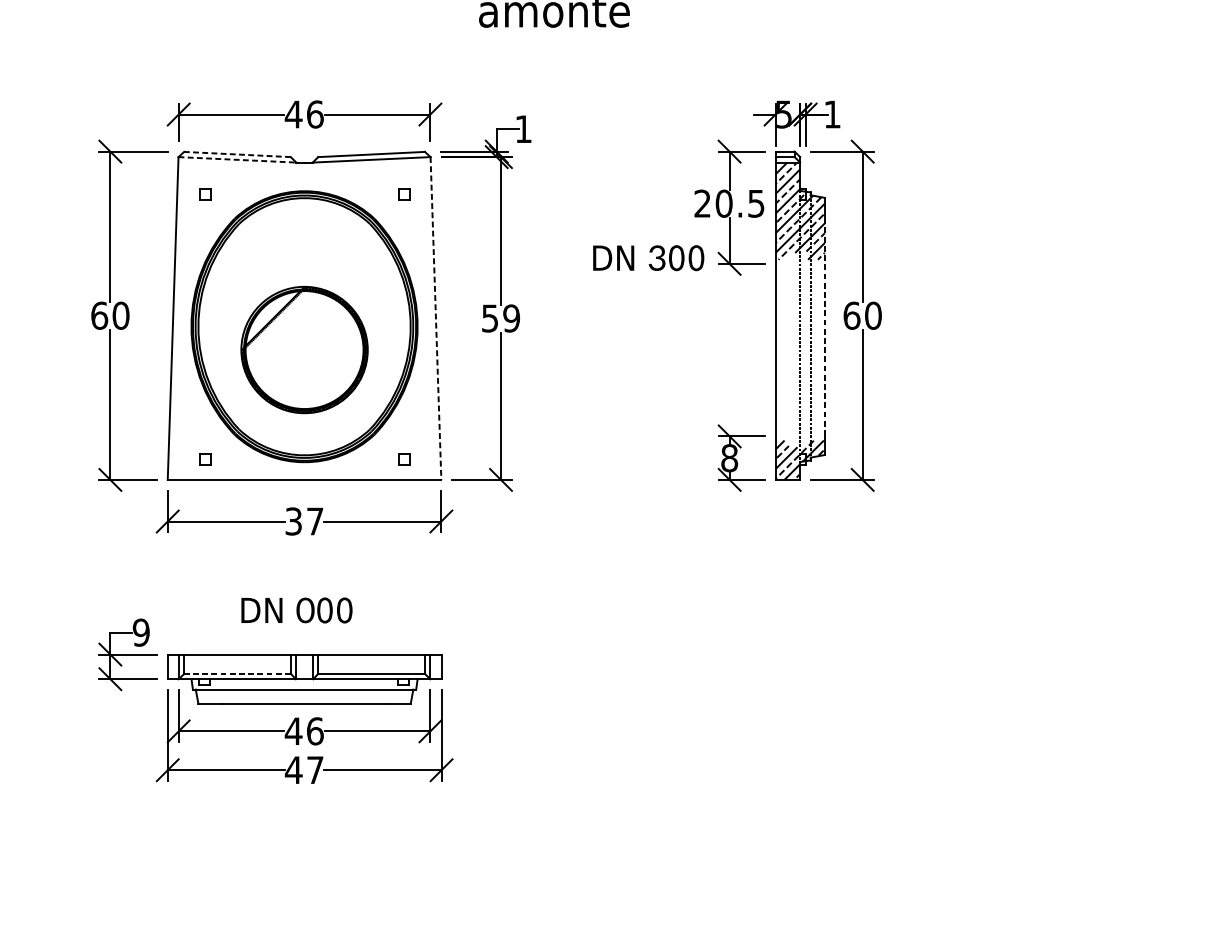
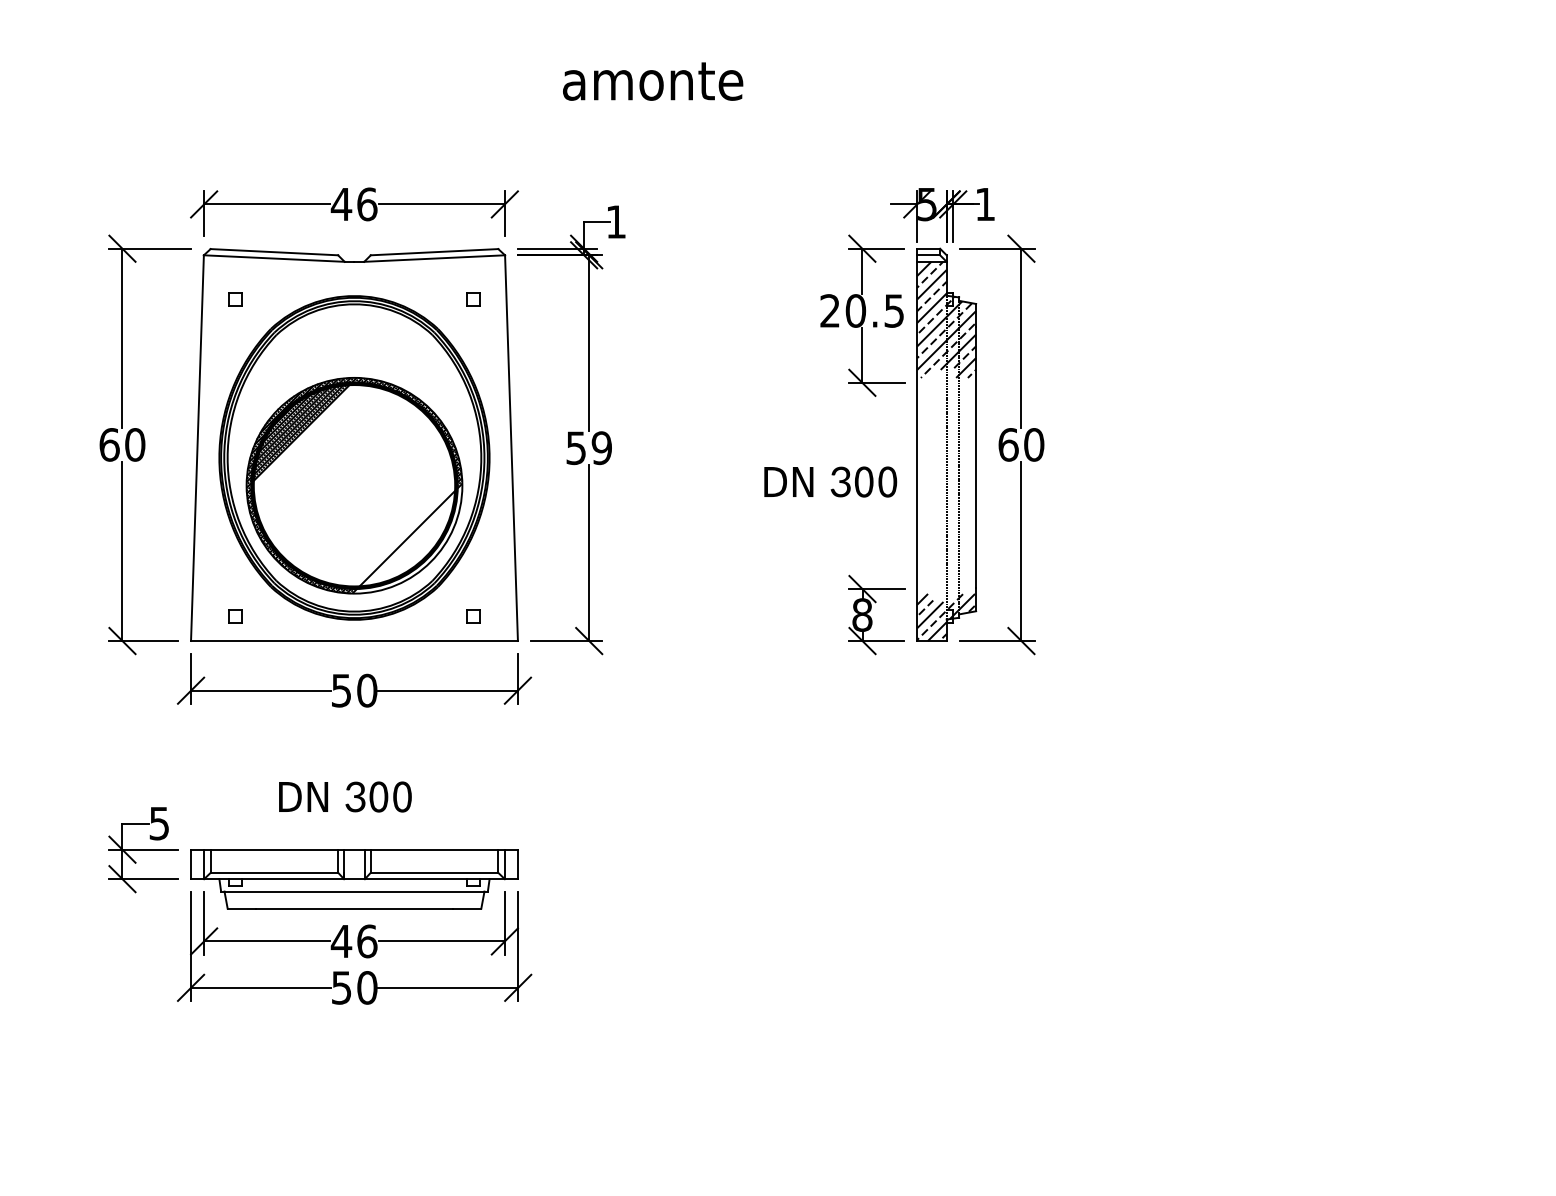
line: (237, 154) -> (274, 252), dashed -> solid
line: (237, 159) -> (274, 258), dashed -> solid
text: (648, 257) -> (830, 481), moved
line: (435, 318) -> (511, 448), dashed -> solid
line: (825, 326) -> (976, 457), dashed -> solid
part: (304, 349) -> (354, 485), size x1.43
text: (304, 521) -> (354, 690), 37 -> 50
text: (305, 610) -> (355, 797), 0 -> 3
text: (141, 632) -> (159, 823), 9 -> 5
line: (237, 673) -> (274, 872), dashed -> solid
text: (304, 769) -> (354, 987), 47 -> 50

